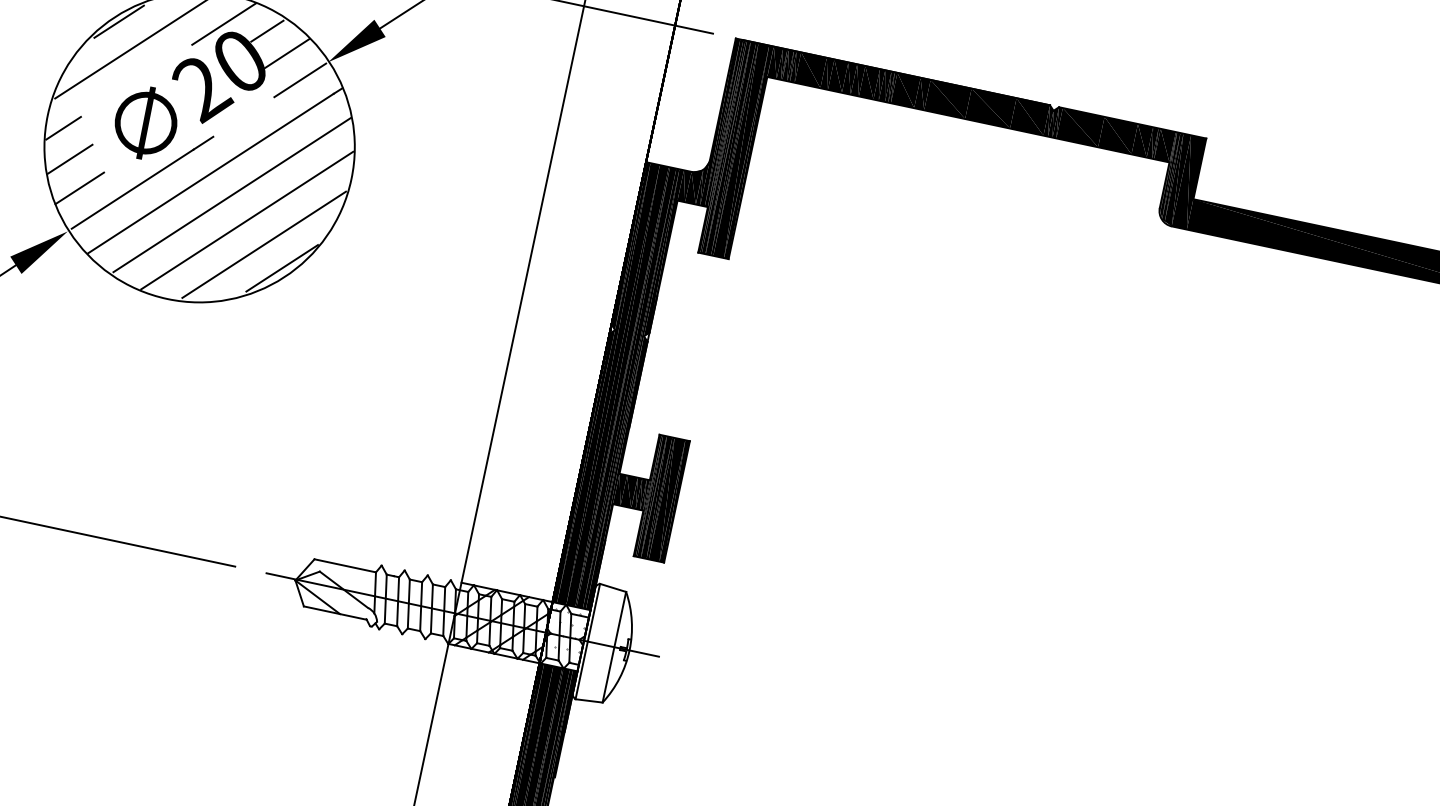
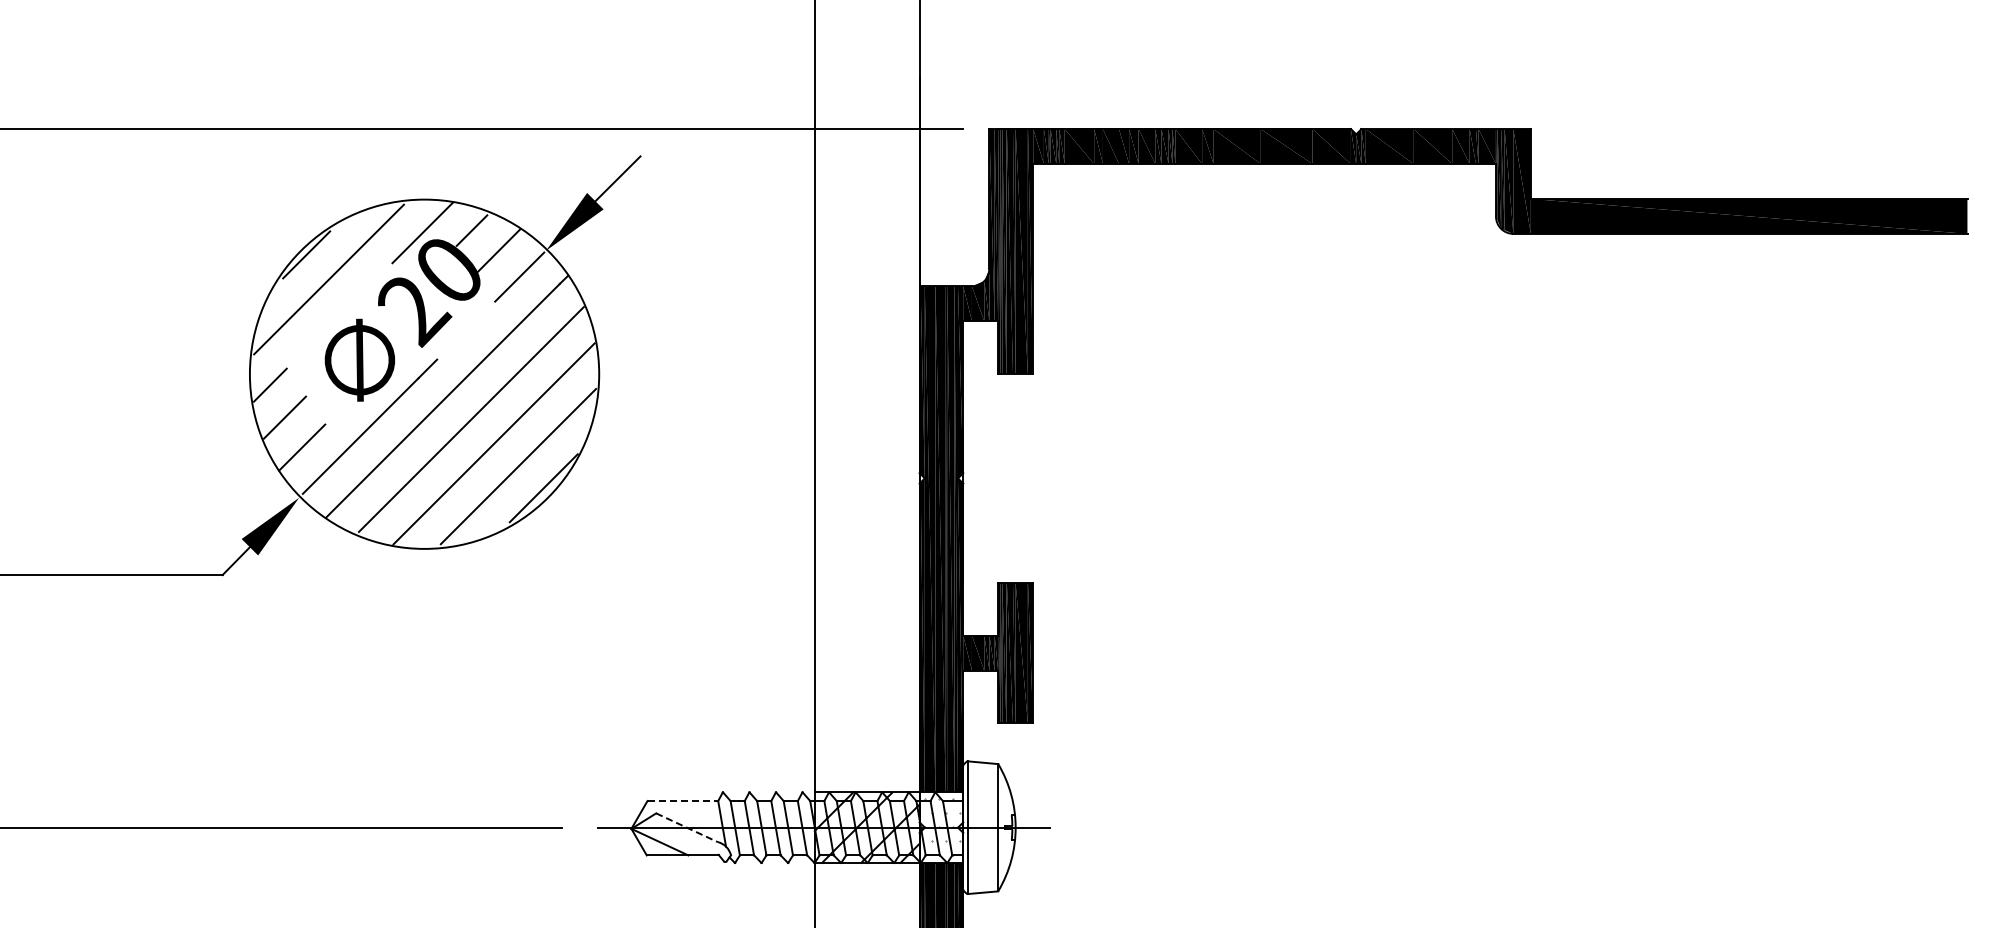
line: (345, 566) -> (683, 801), solid -> dashed
line: (344, 589) -> (687, 827), solid -> dashed

